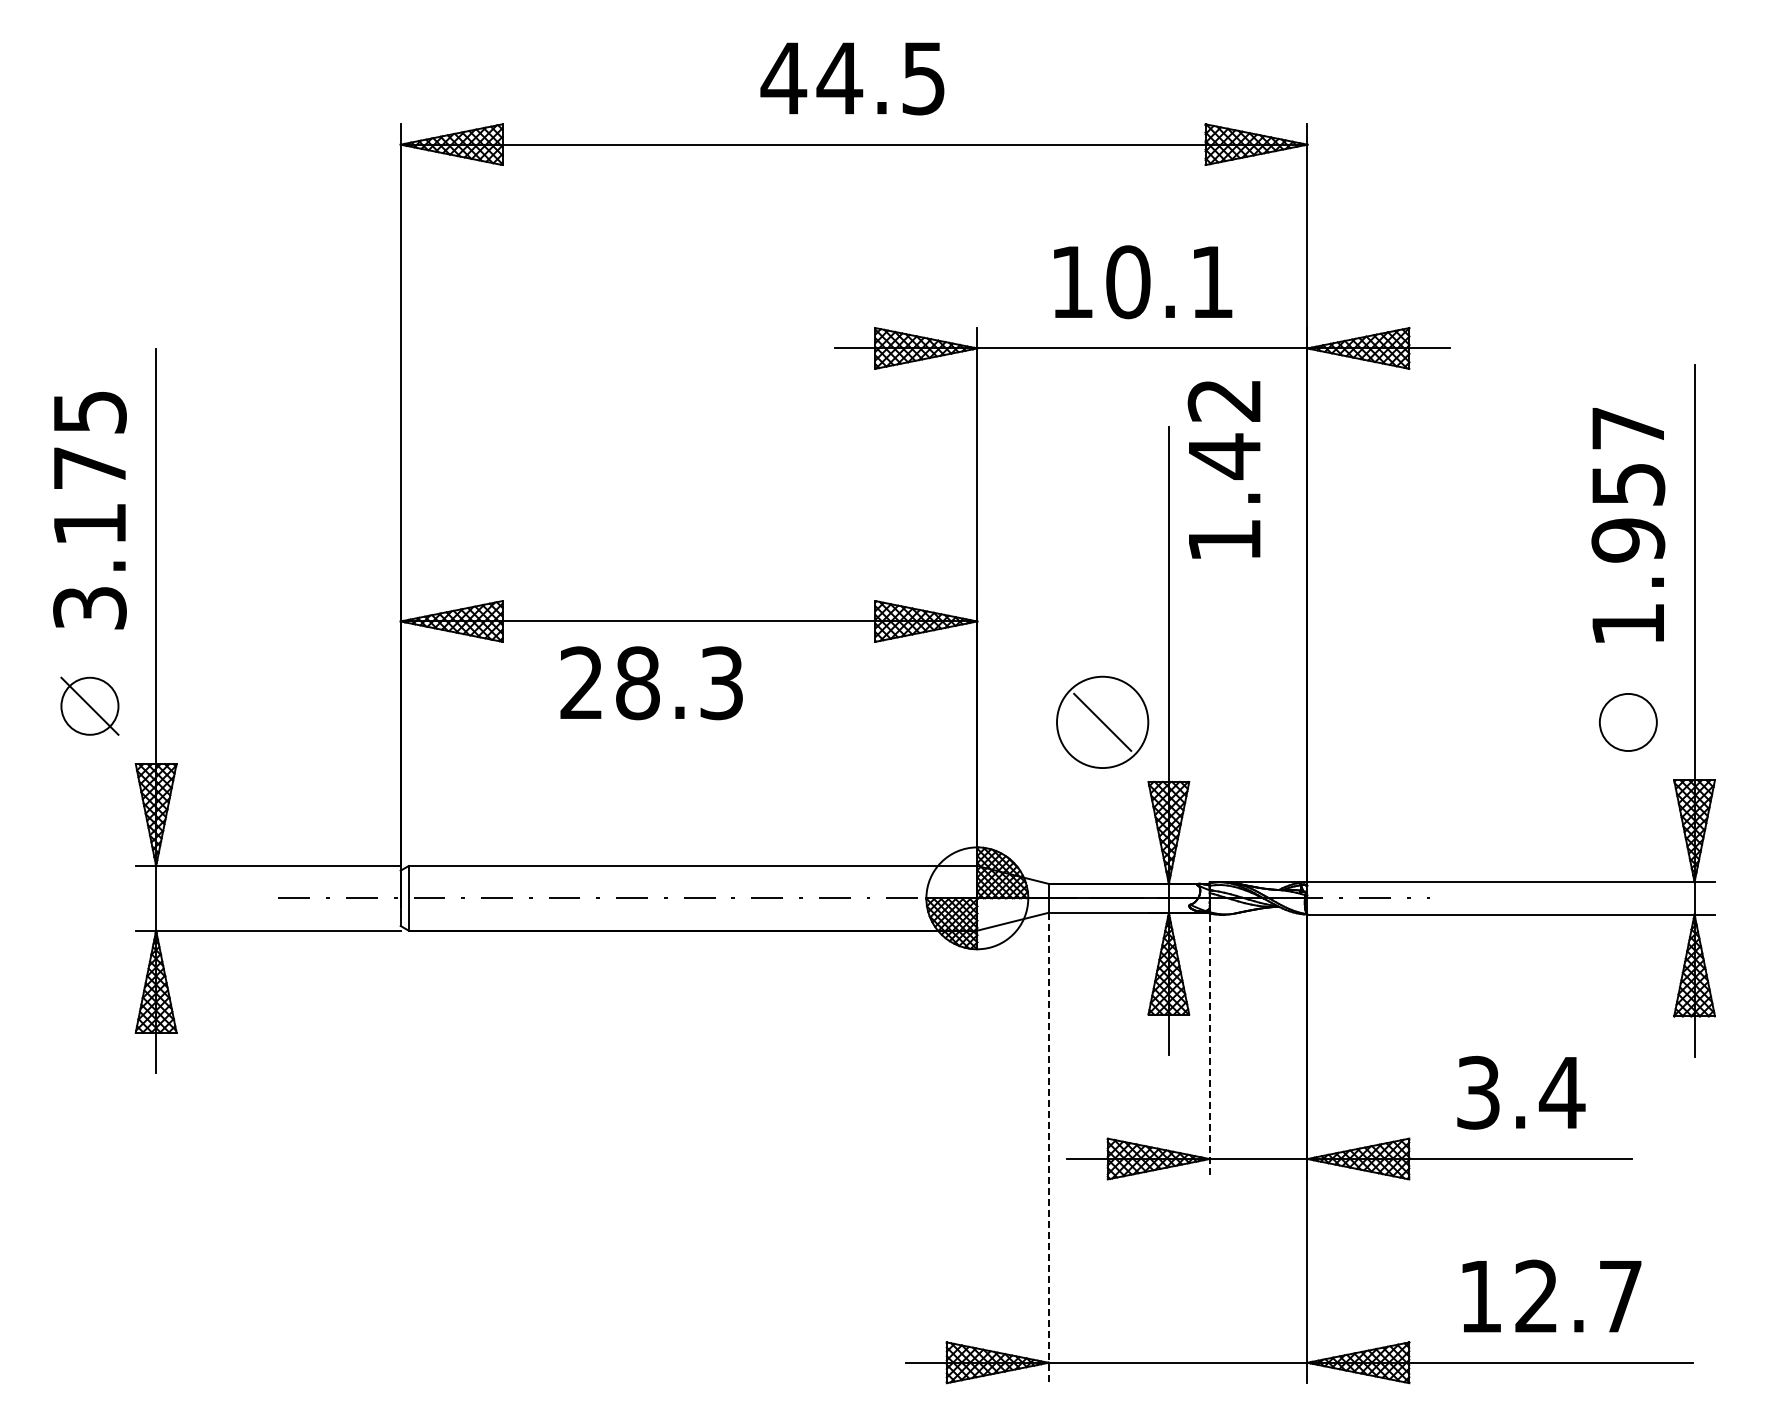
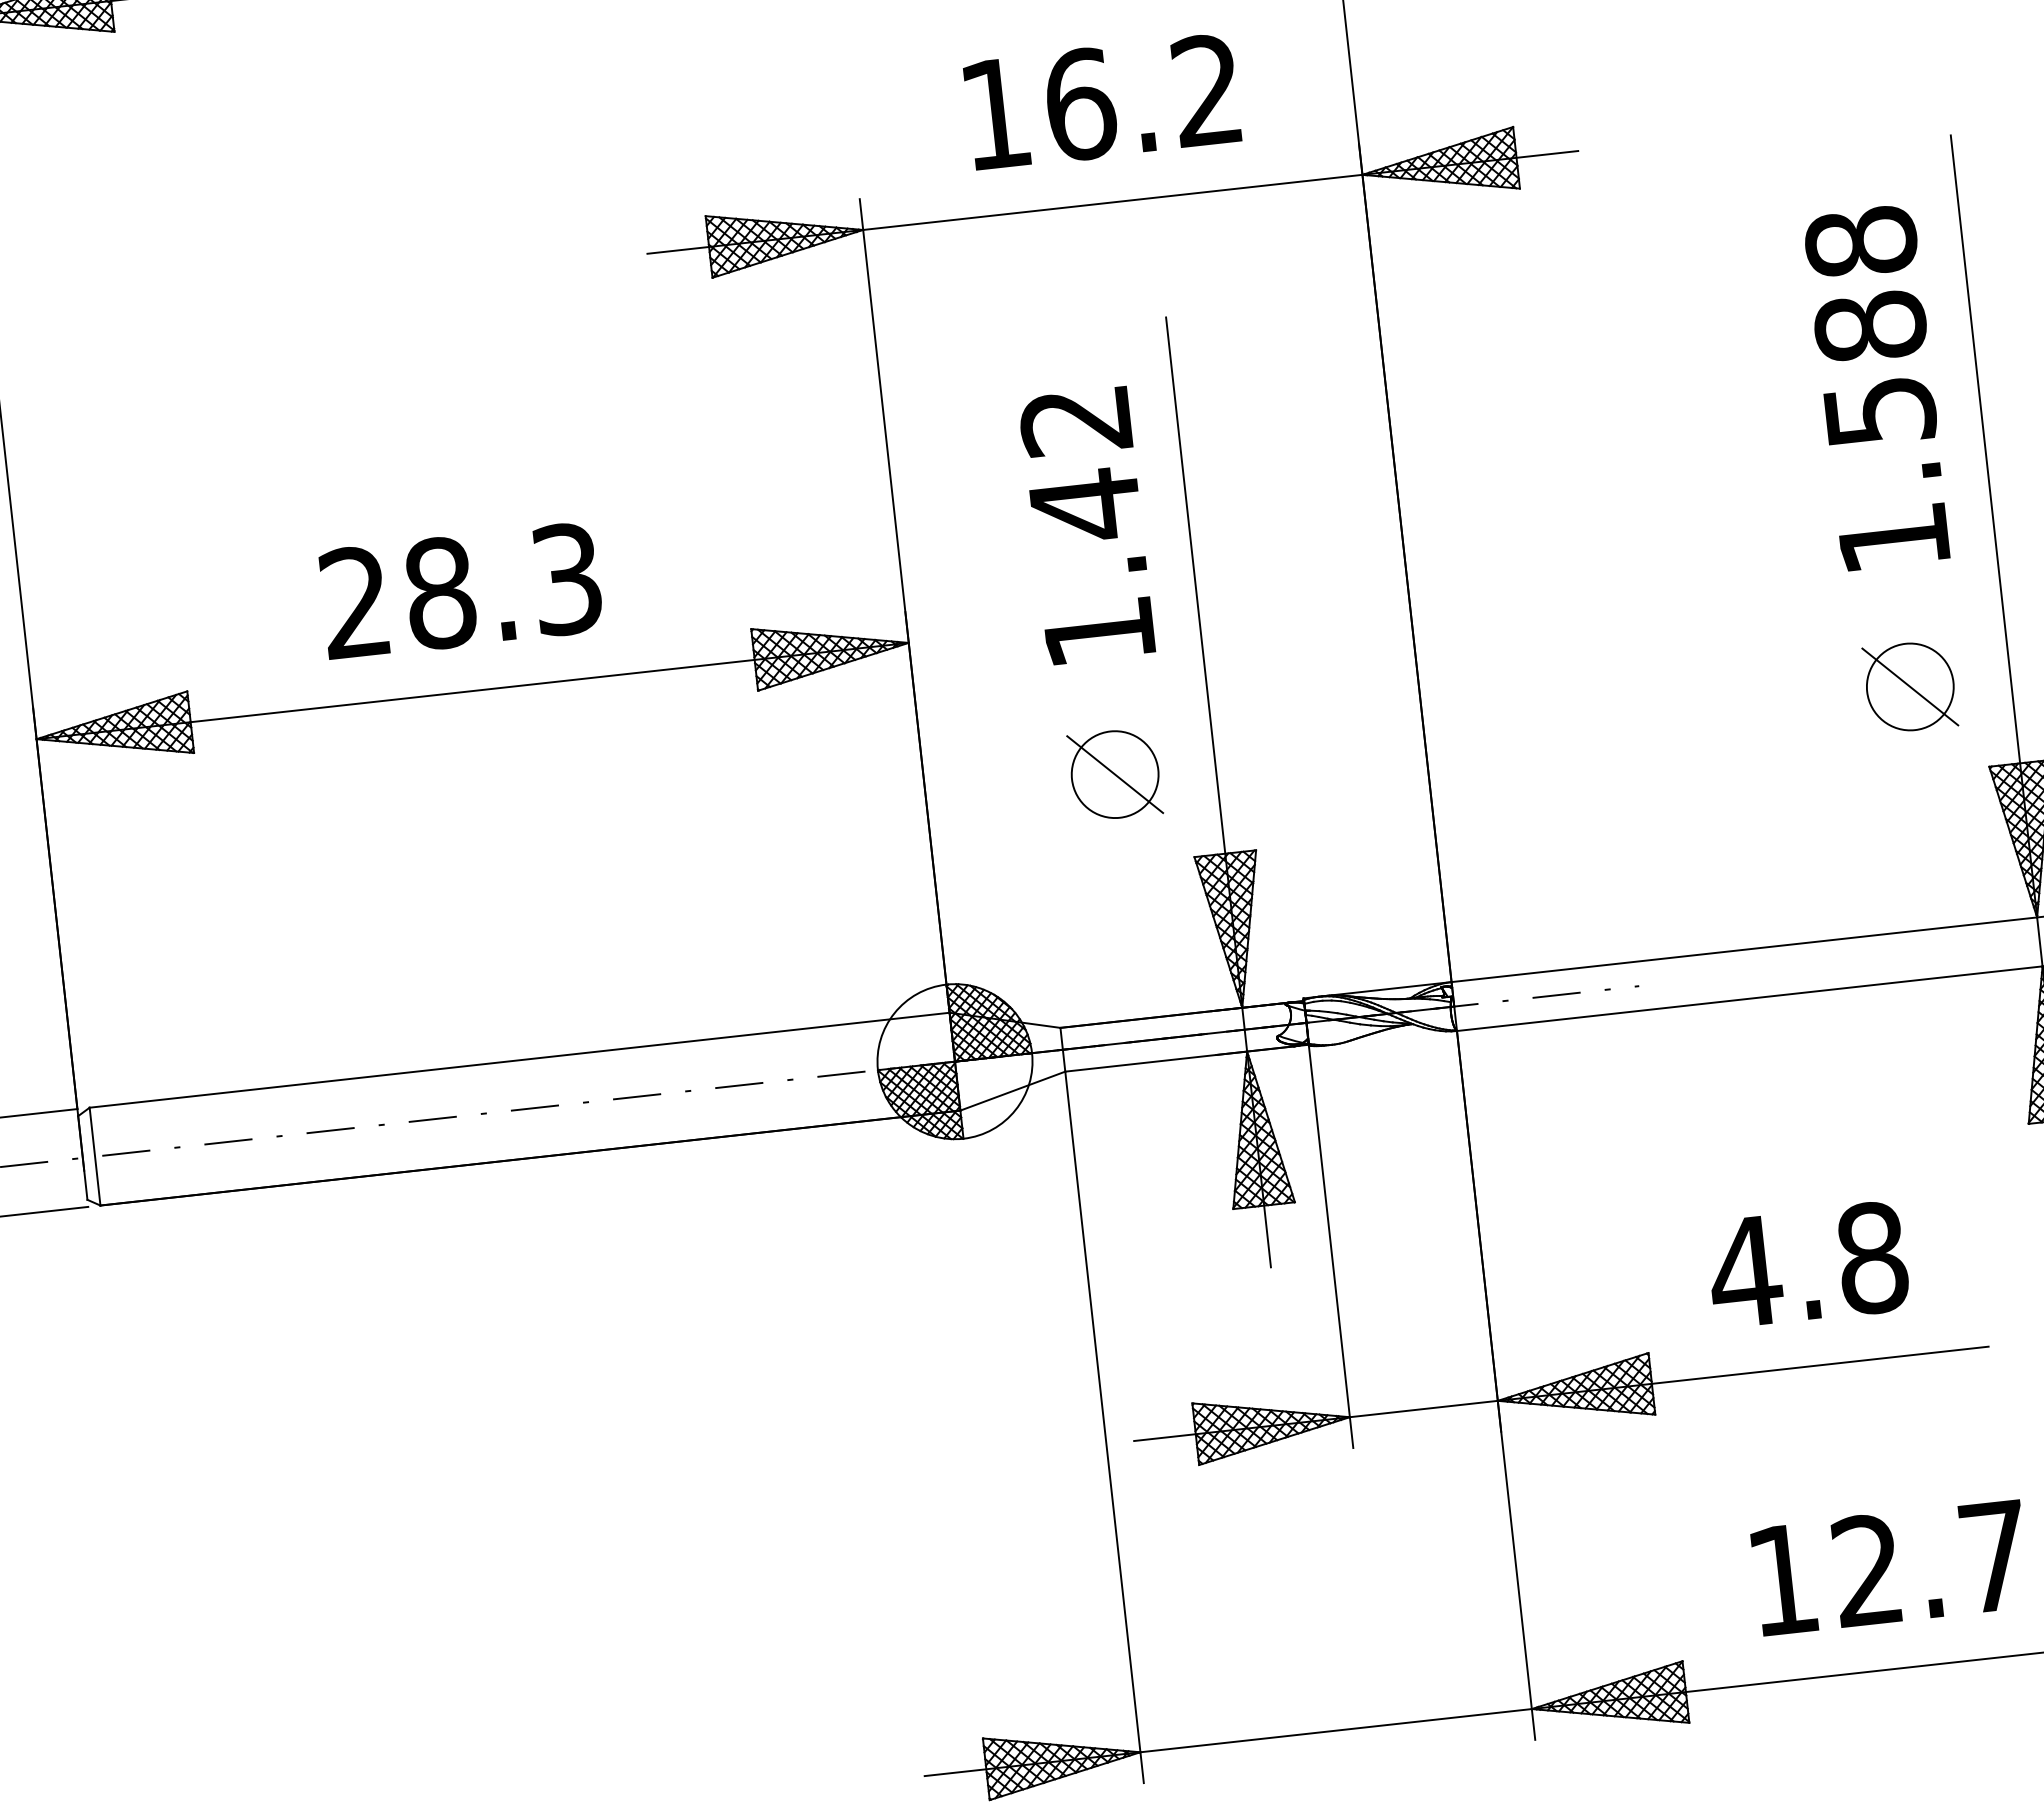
text: (1169, 282) -> (1142, 98), 10.1 -> 16.2
text: (1223, 469) -> (1085, 525), moved
text: (1628, 484) -> (1870, 327), 1.957 -> 1.588
text: (651, 683) -> (460, 591), moved
circle: (1102, 721) -> (1114, 773), size x0.62
line: (1627, 722) -> (1909, 687), added
line: (1209, 1047) -> (1331, 1248), dashed -> solid
text: (1520, 1092) -> (1808, 1264), 3.4 -> 4.8
line: (1048, 1148) -> (1104, 1428), dashed -> solid

